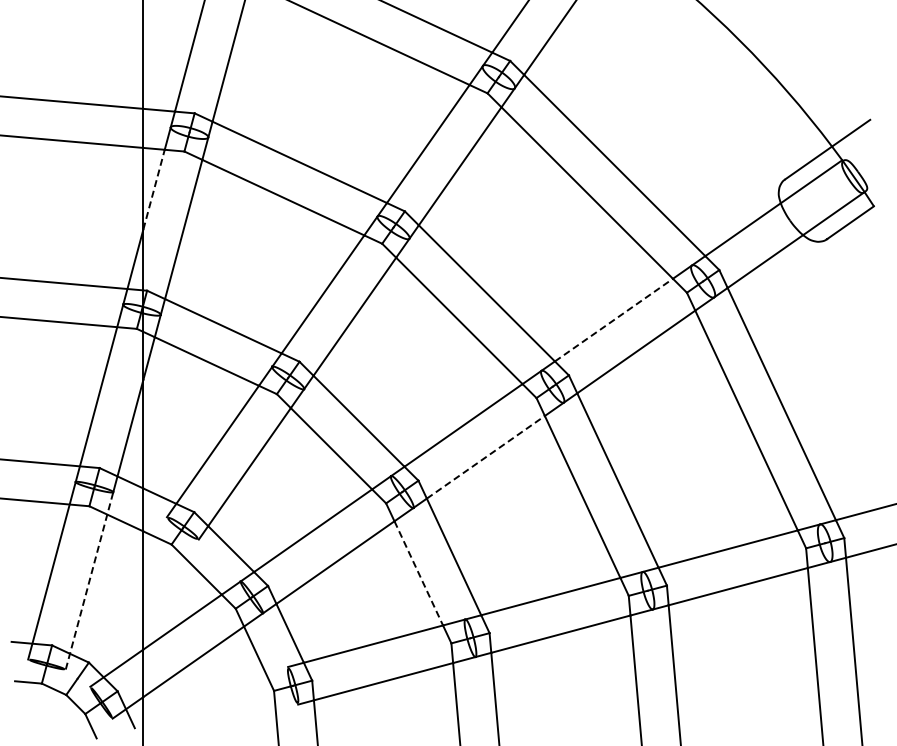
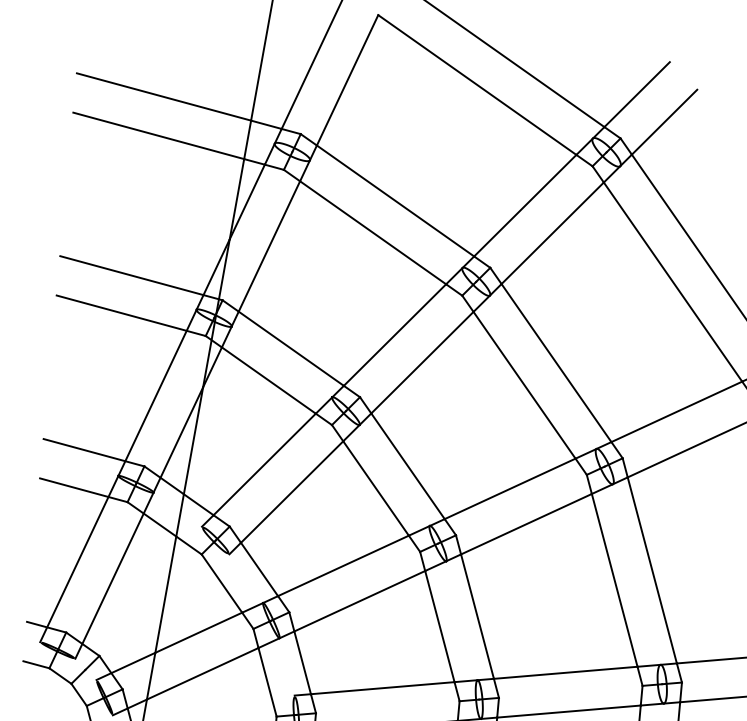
line: (154, 189) -> (247, 201), dashed -> solid
line: (614, 319) -> (677, 411), dashed -> solid
line: (486, 457) -> (527, 524), dashed -> solid
line: (418, 573) -> (439, 626), dashed -> solid
line: (89, 580) -> (114, 575), dashed -> solid

